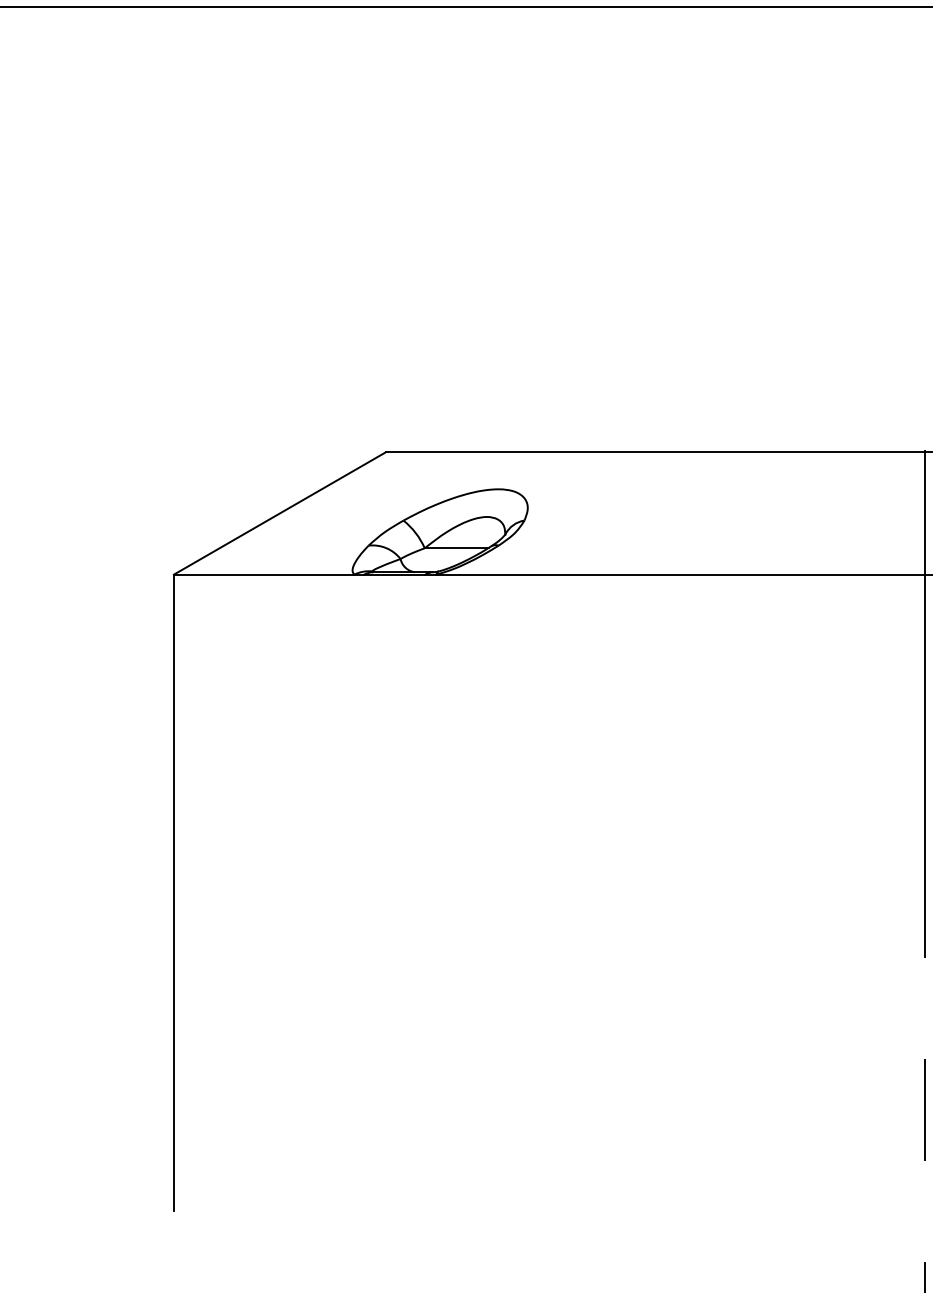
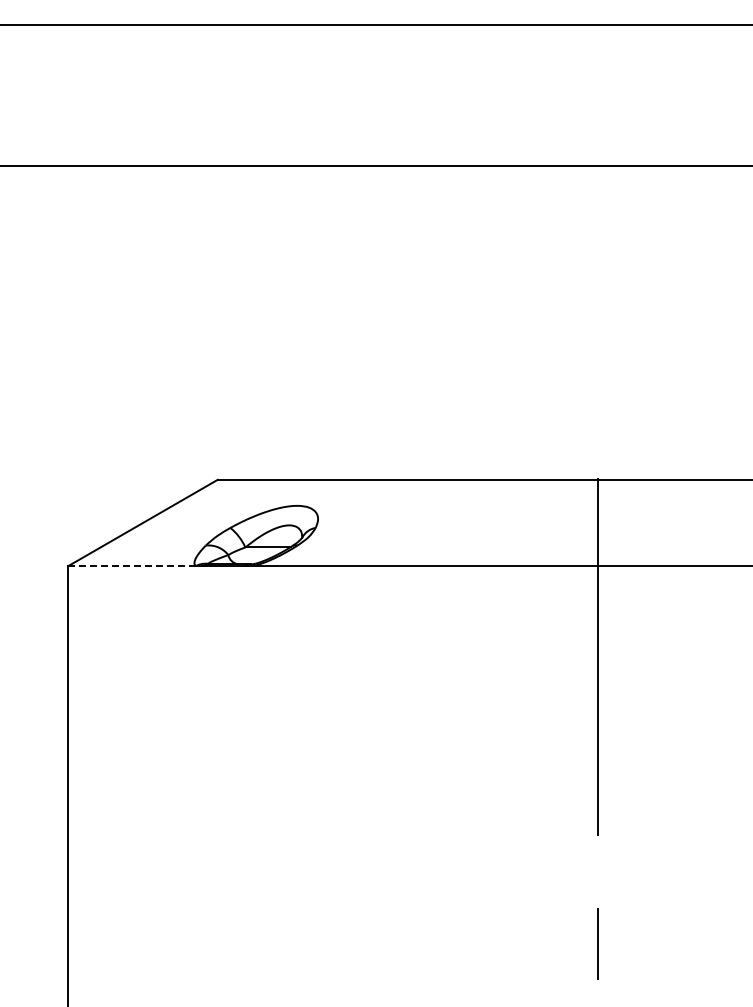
line: (264, 575) -> (132, 566), solid -> dashed

